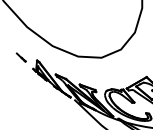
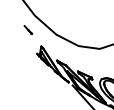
part: (20, 57) -> (27, 29), moved

